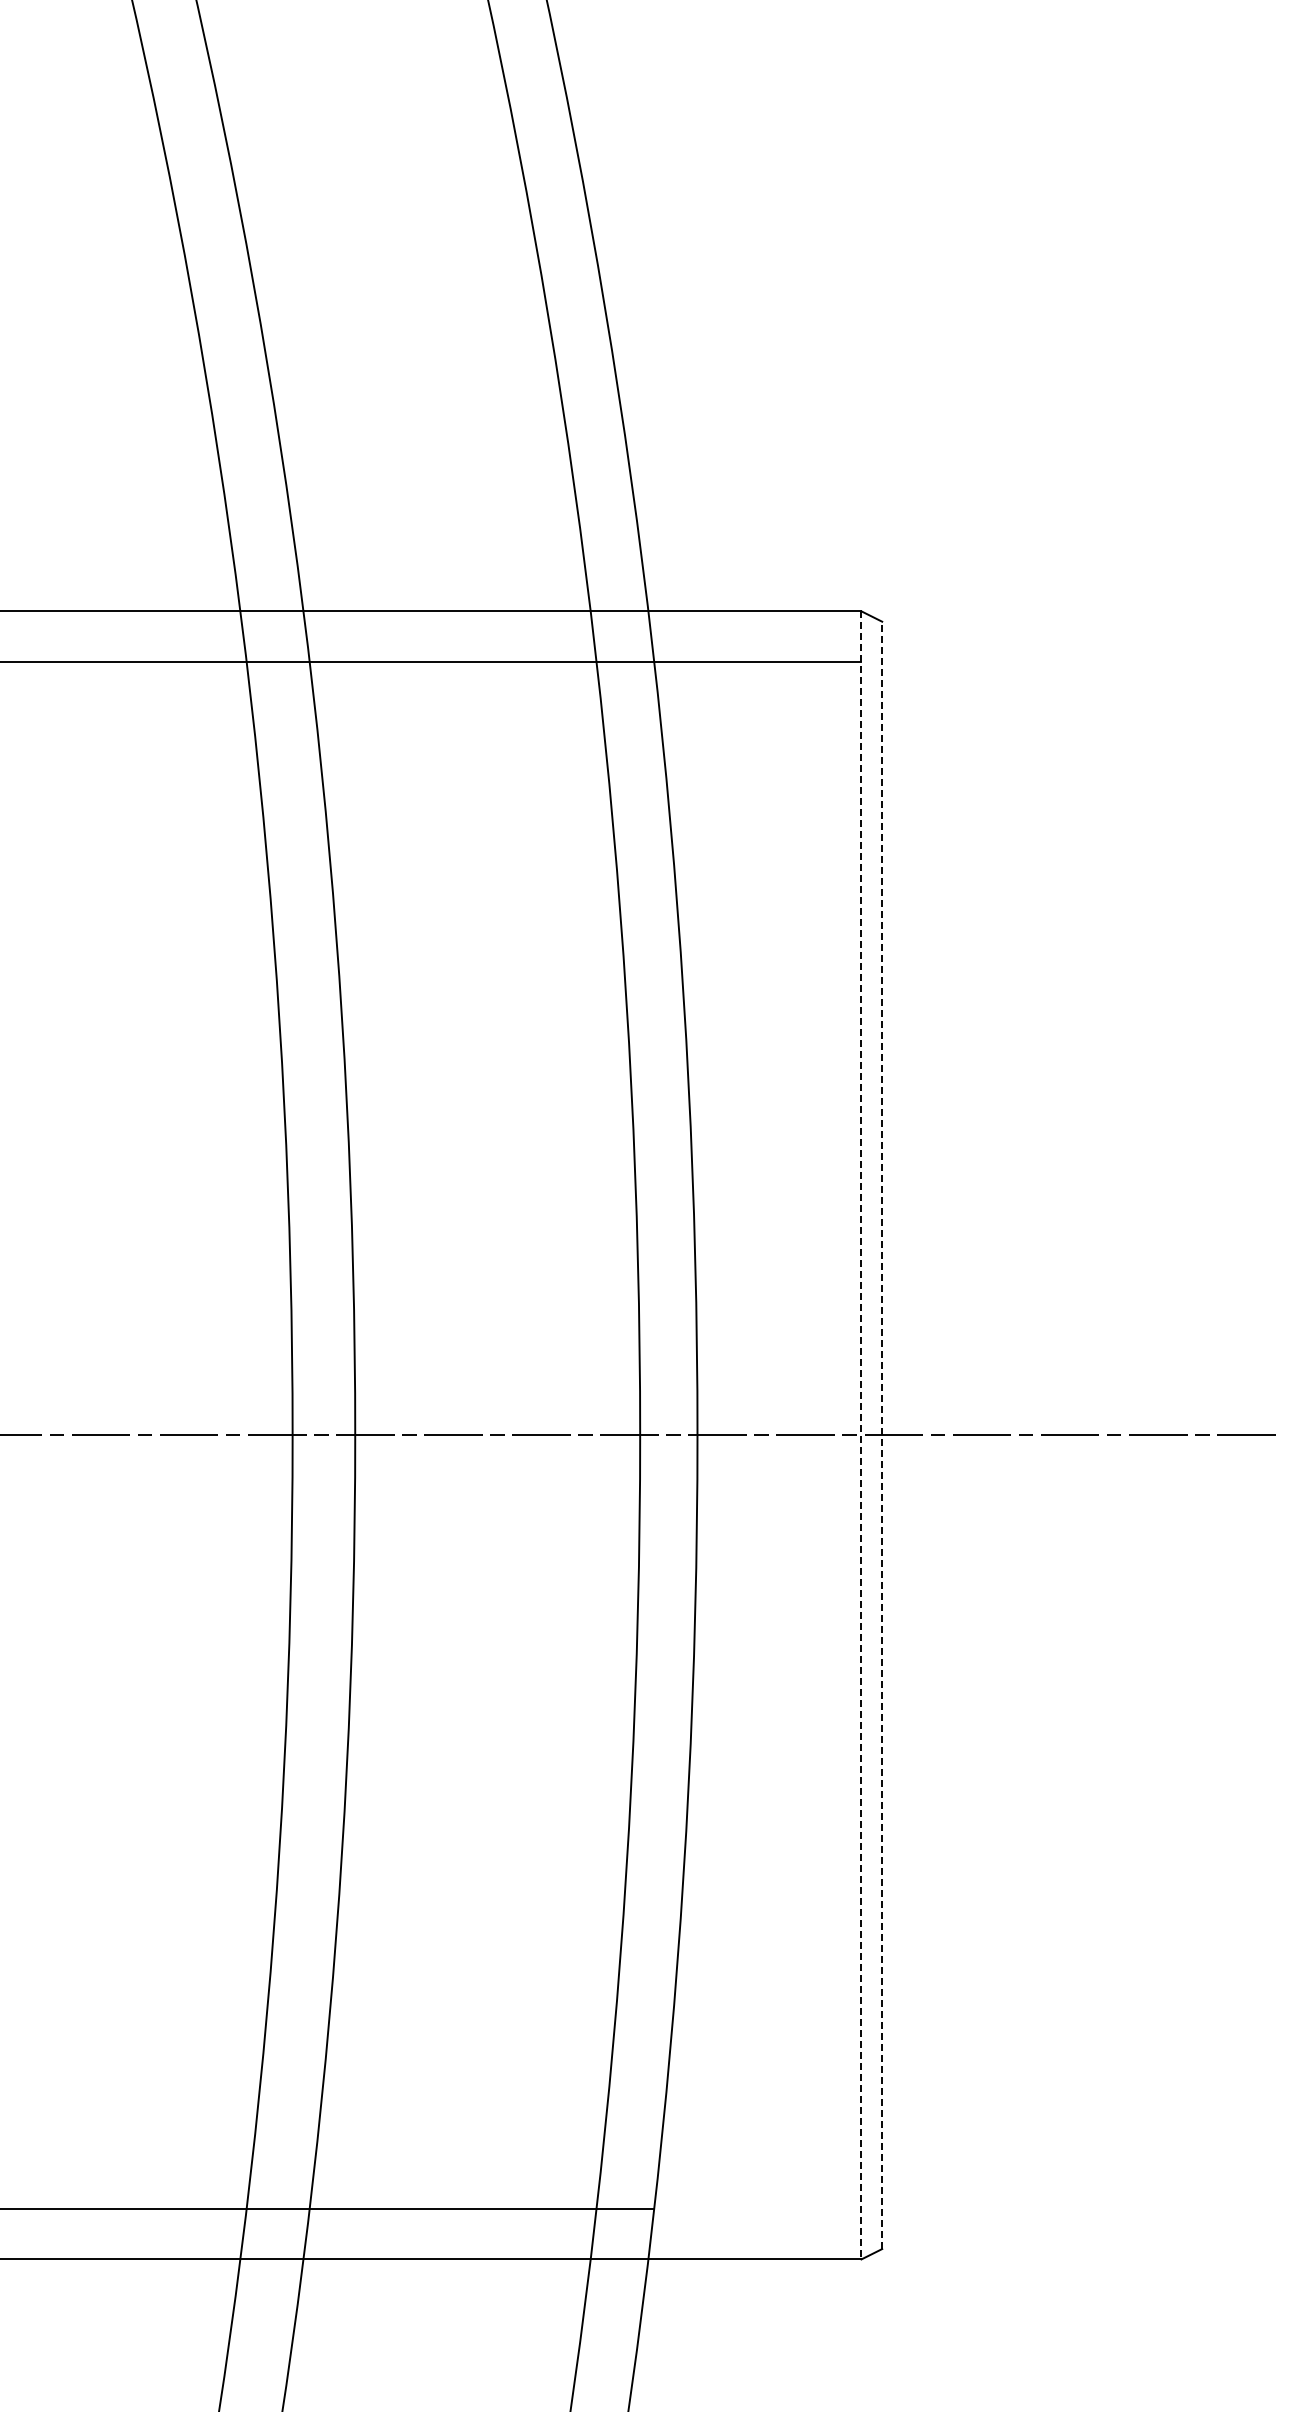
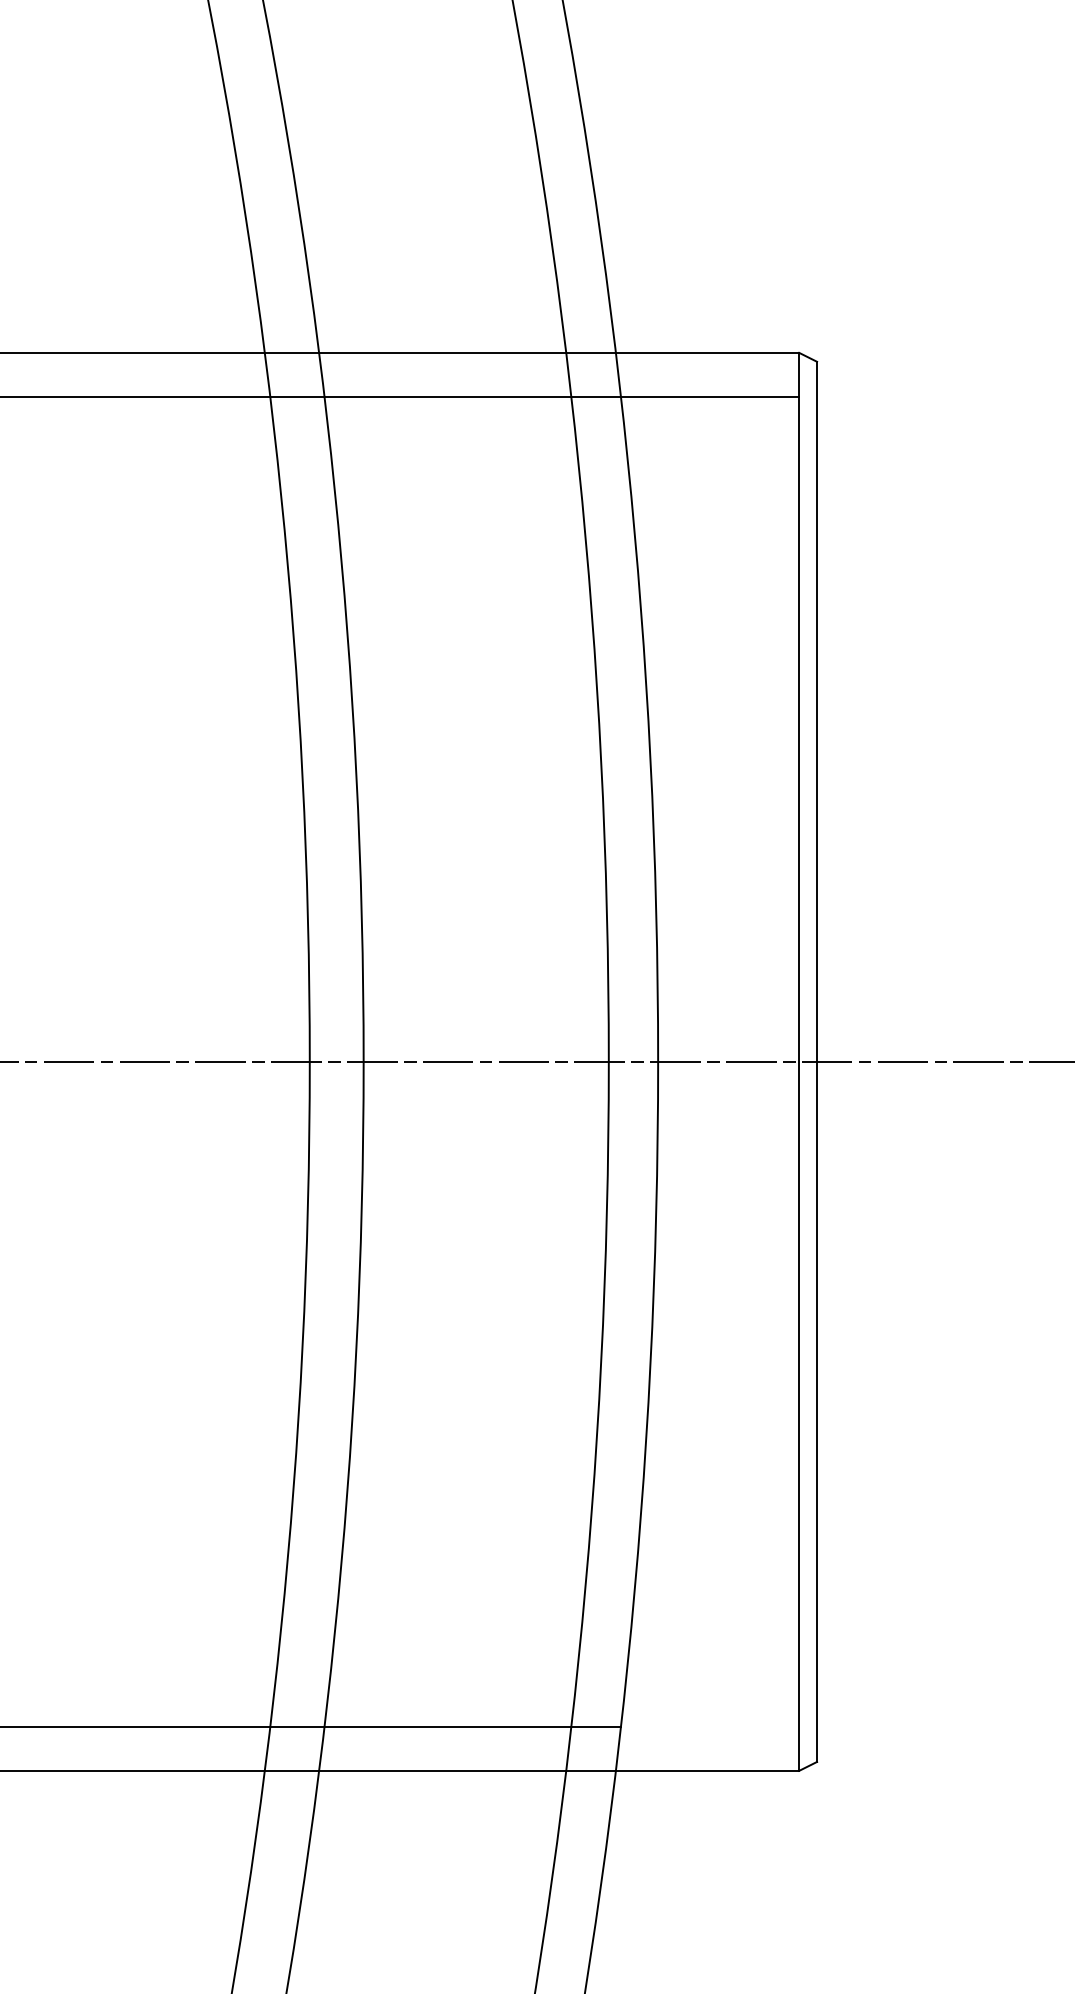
line: (861, 1435) -> (799, 1061), dashed -> solid
line: (882, 1435) -> (817, 1061), dashed -> solid

